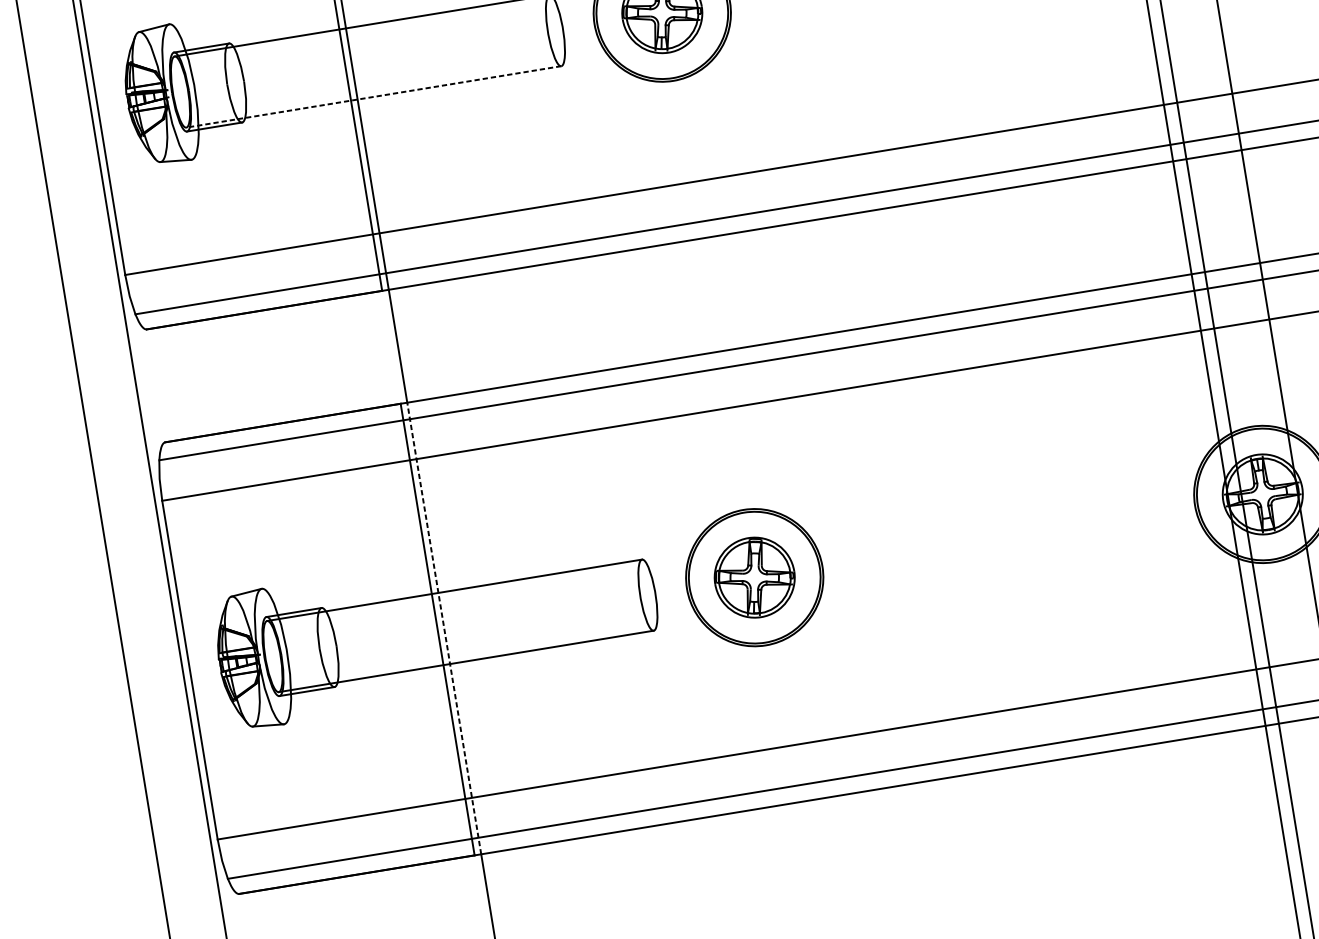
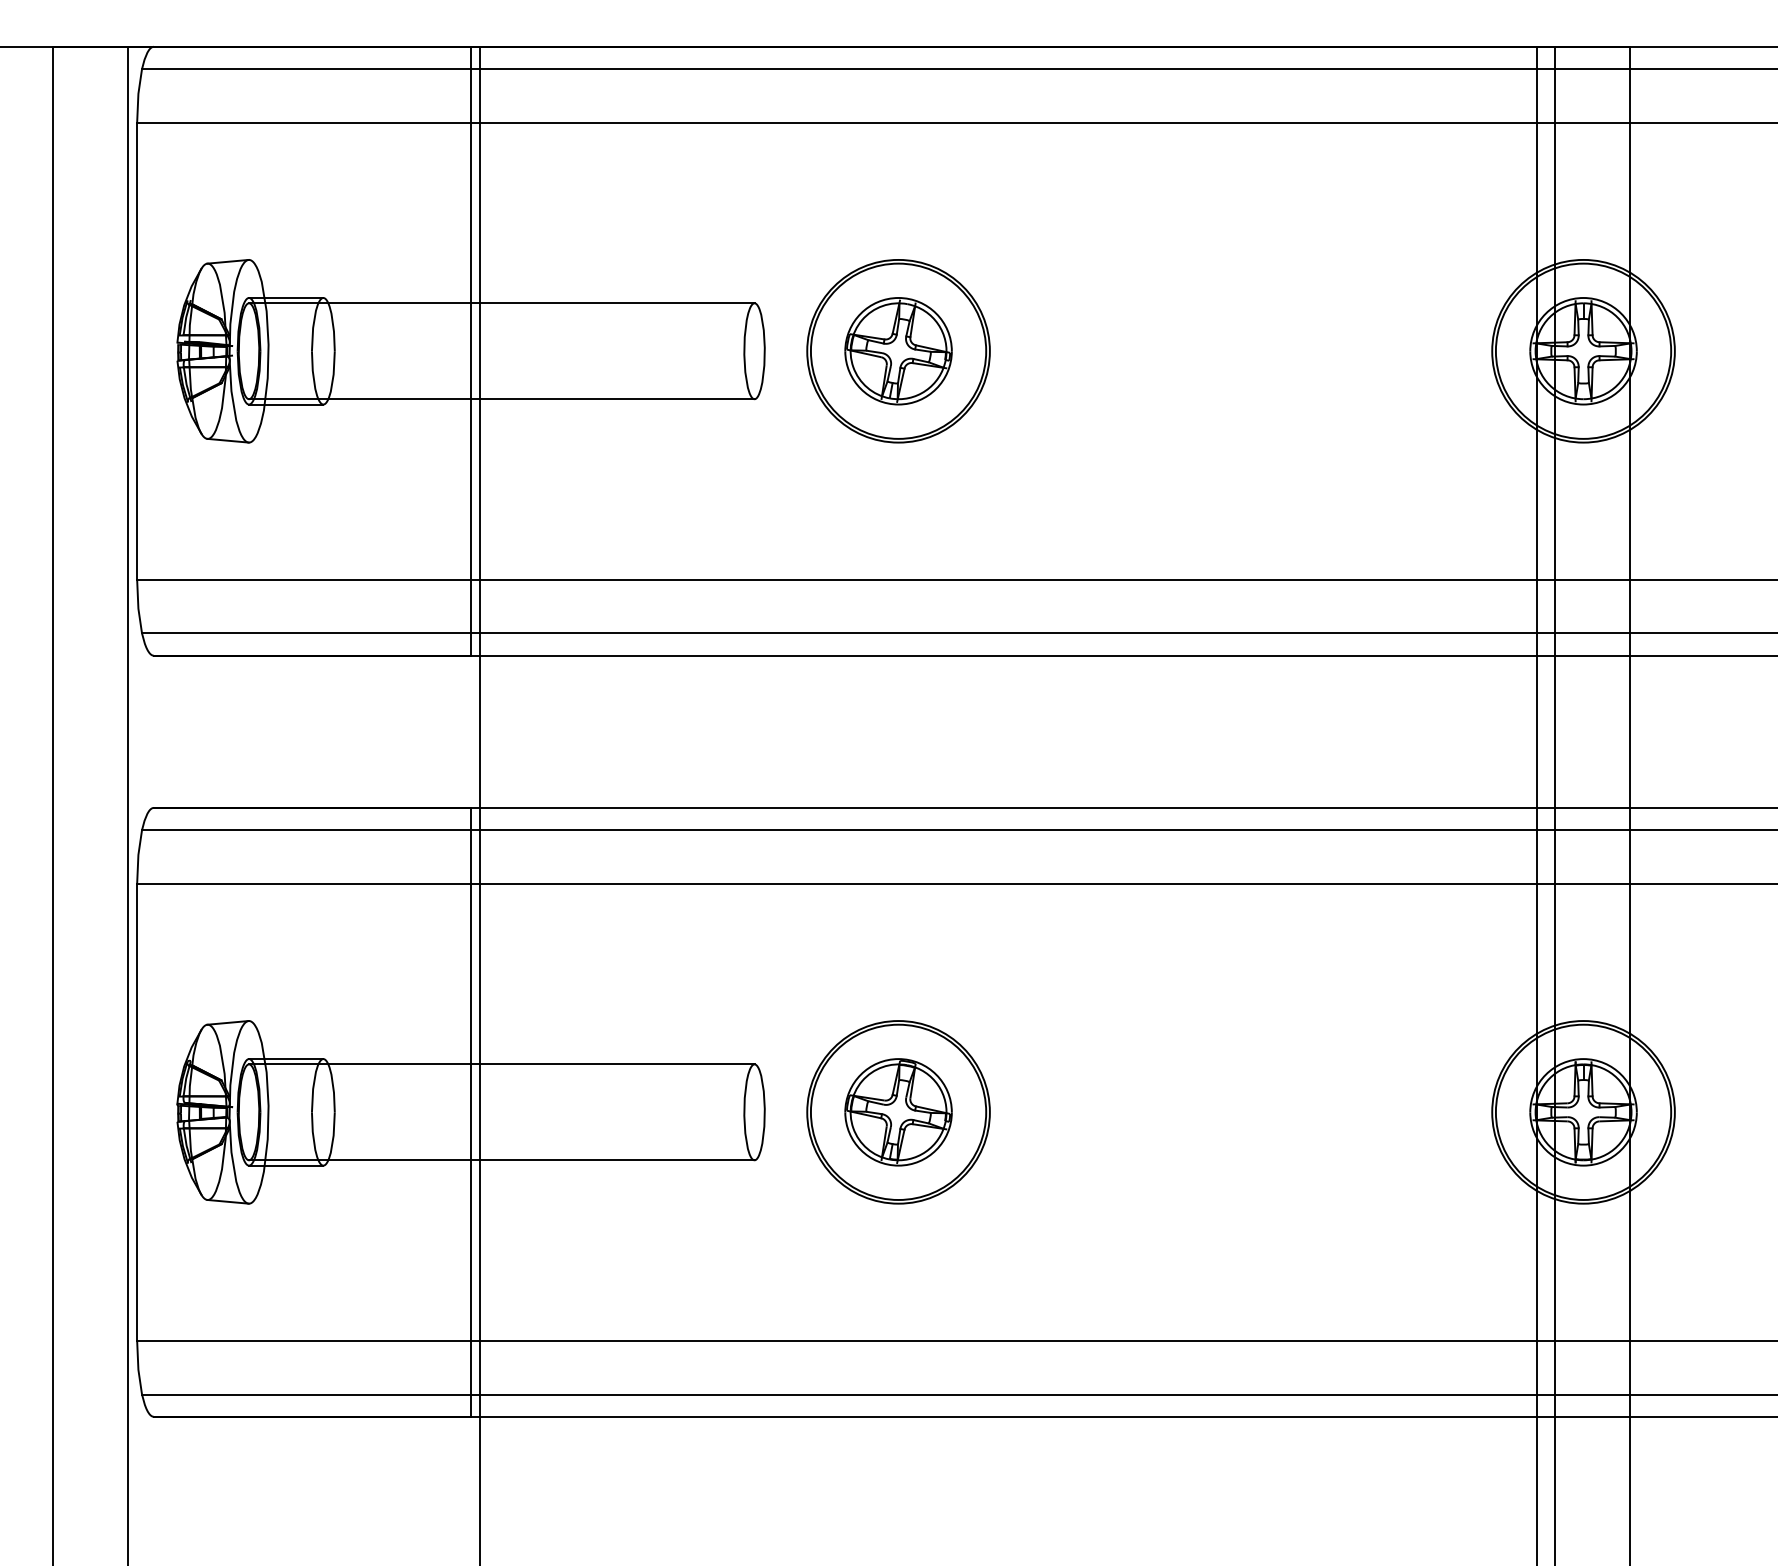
line: (373, 97) -> (501, 399), dashed -> solid
line: (443, 627) -> (479, 1111), dashed -> solid

